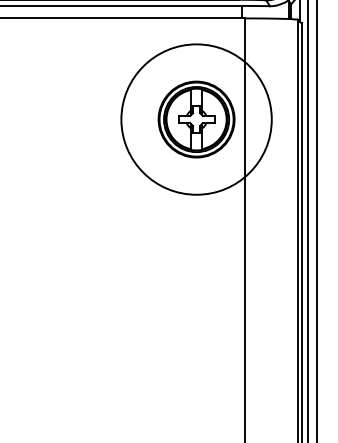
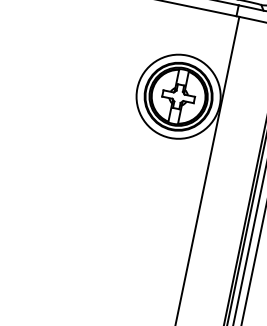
circle: (196, 119) -> (178, 96), size x0.62

